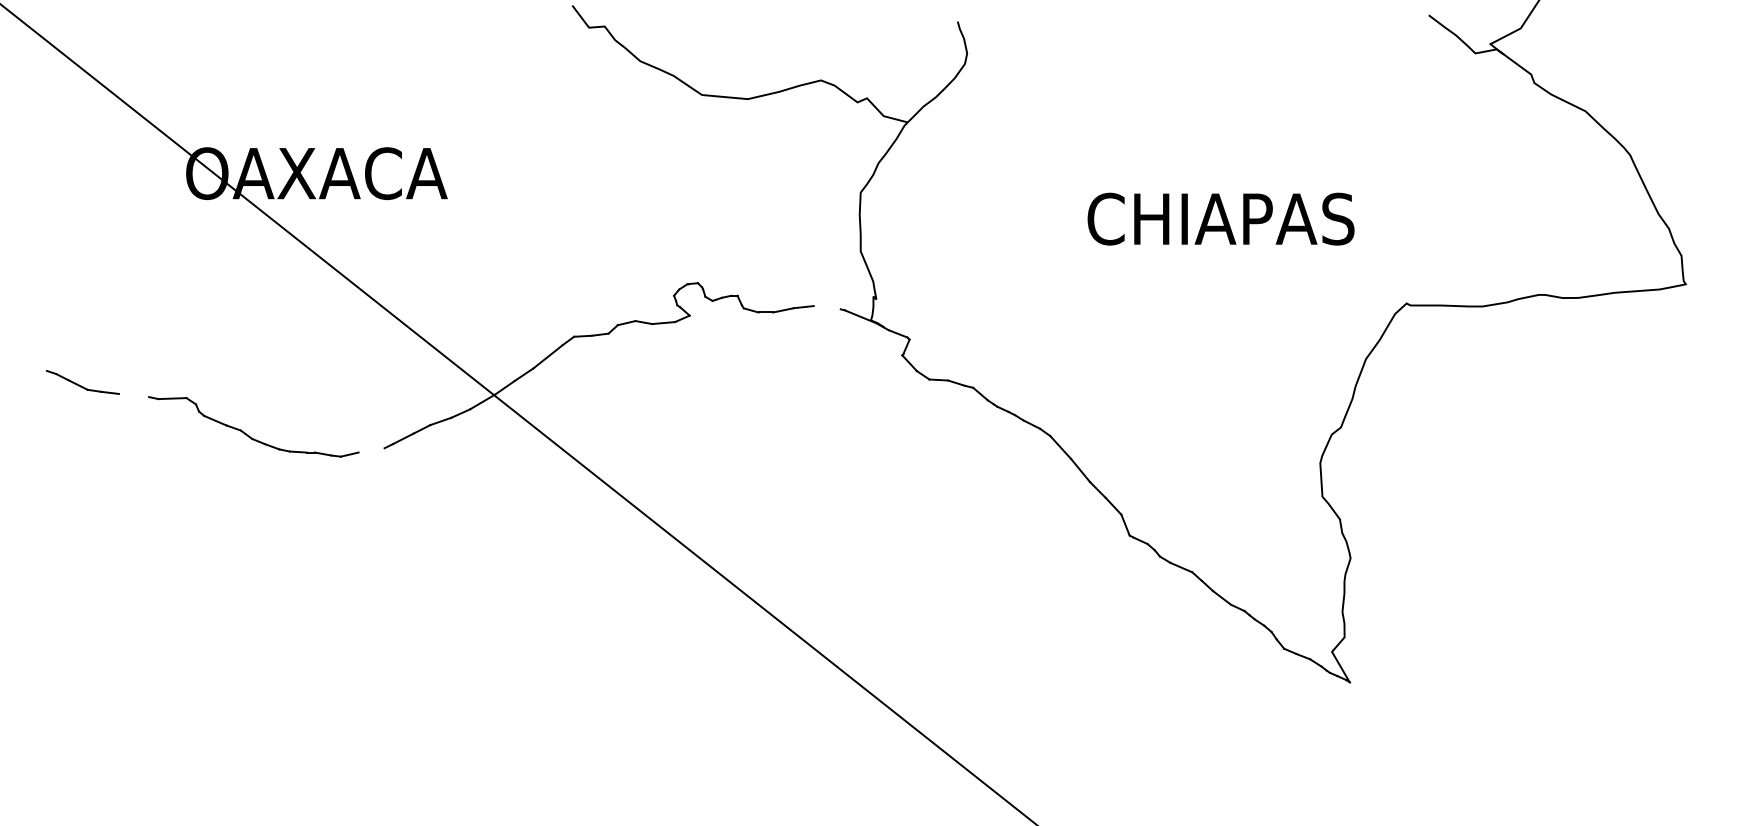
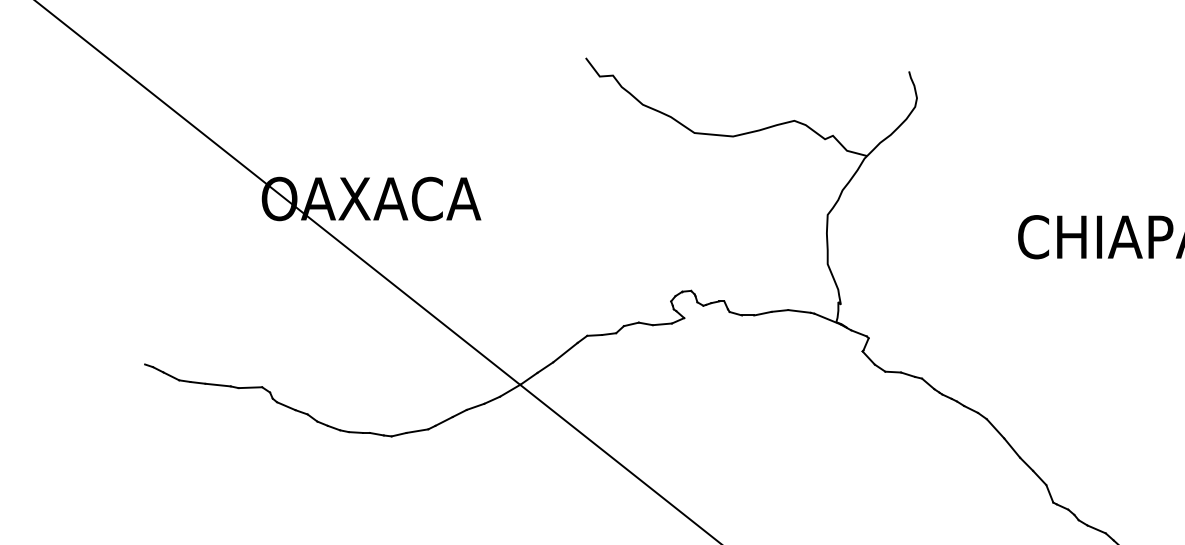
line: (826, 307) -> (798, 311), added
line: (133, 395) -> (217, 385), added
line: (371, 450) -> (417, 431), added

